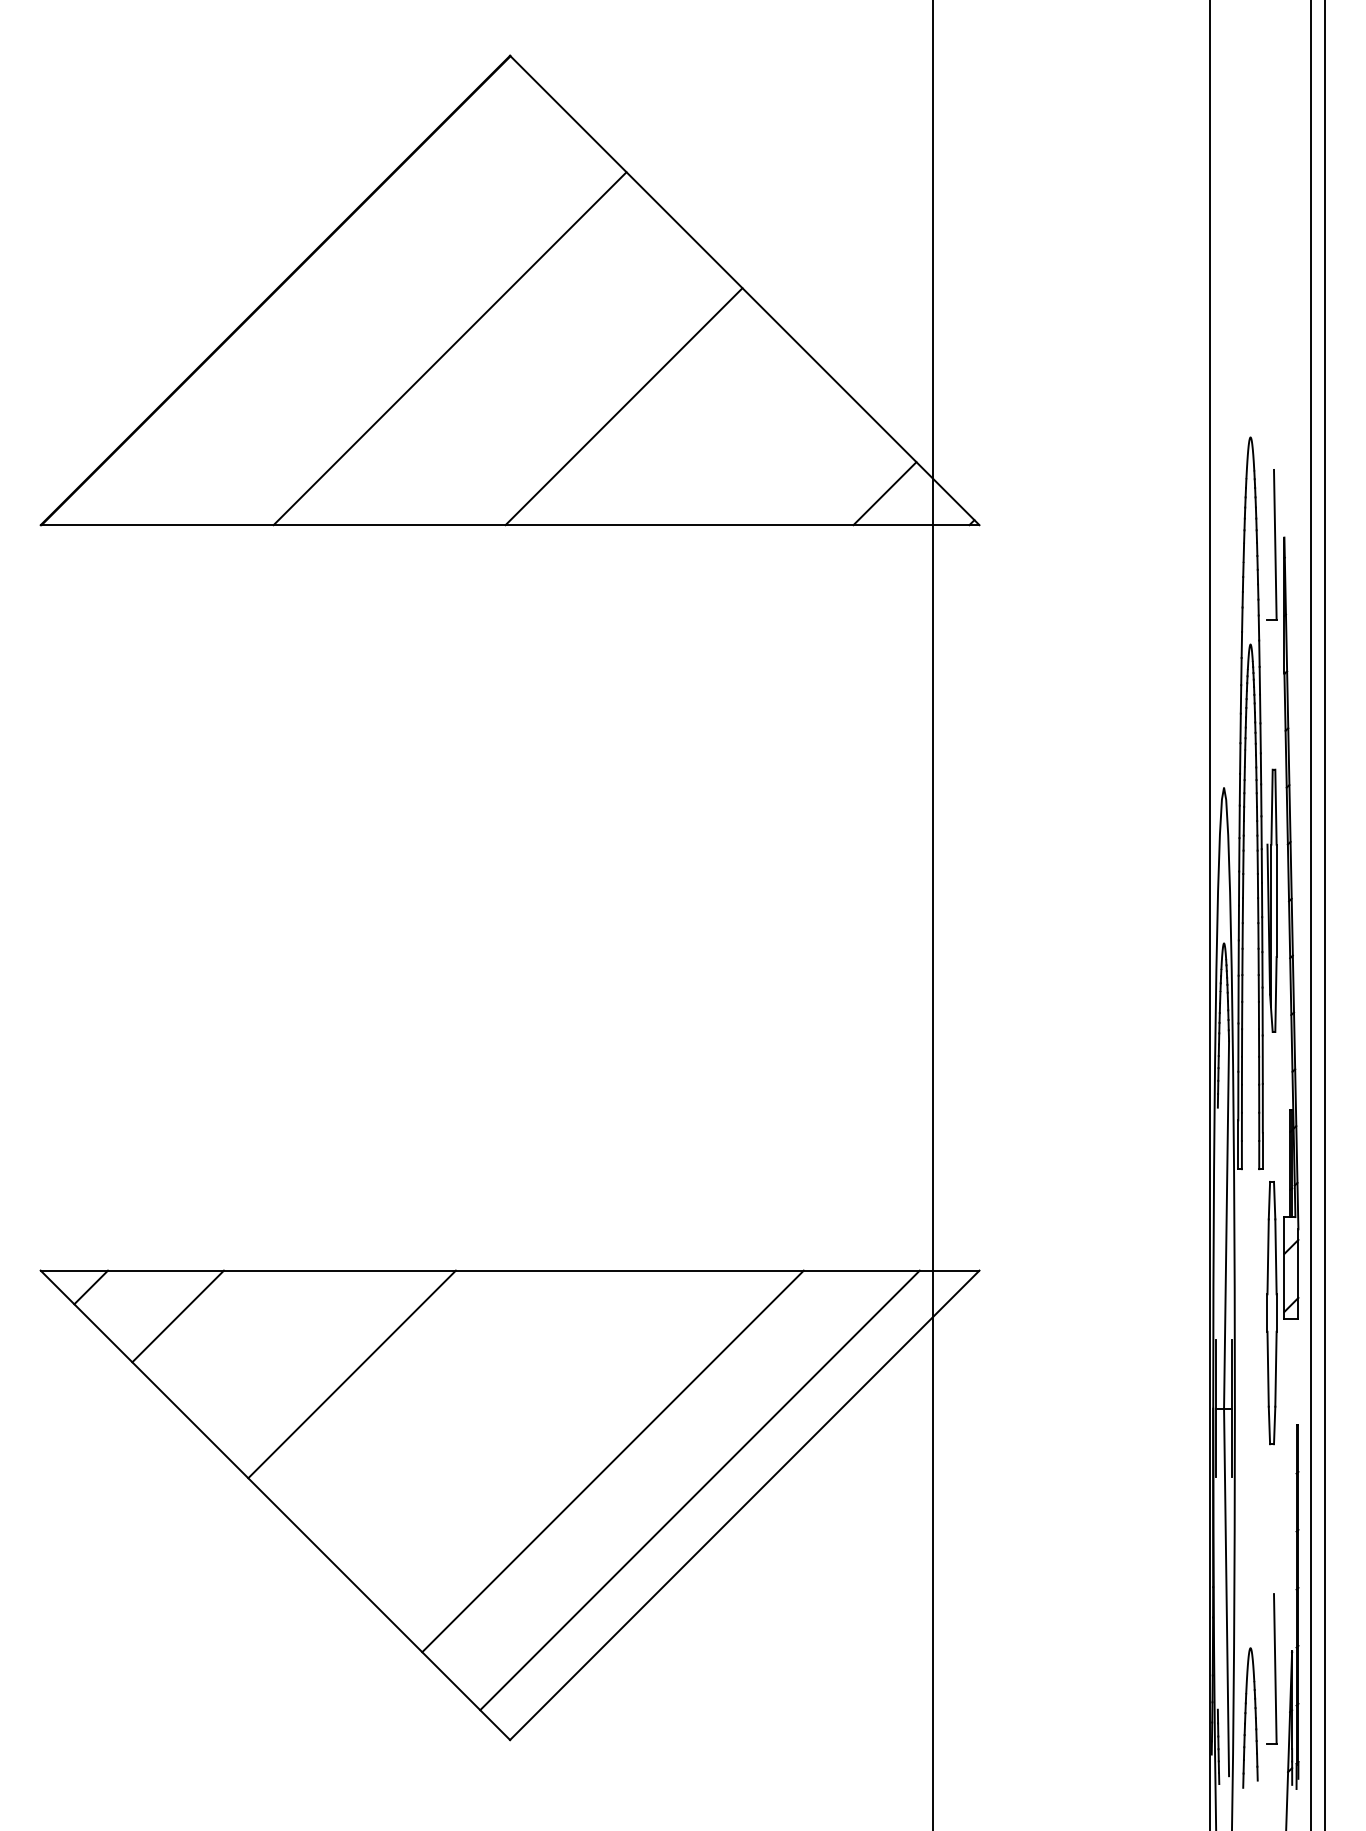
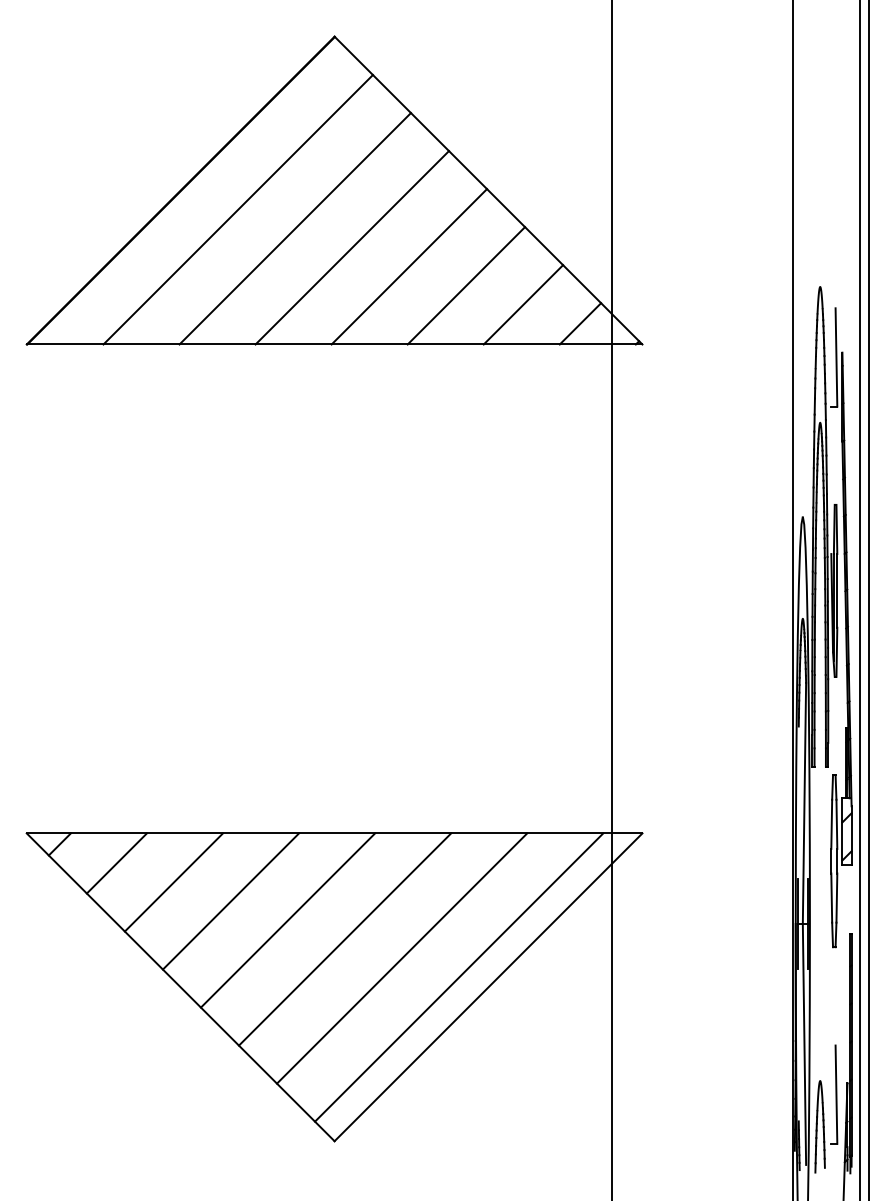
line: (362, 319) -> (237, 209), added
line: (537, 377) -> (352, 247), added
line: (711, 435) -> (466, 285), added
line: (798, 464) -> (523, 304), added
line: (264, 1345) -> (173, 882), added
line: (438, 1403) -> (287, 920), added
line: (525, 1432) -> (344, 939), added

